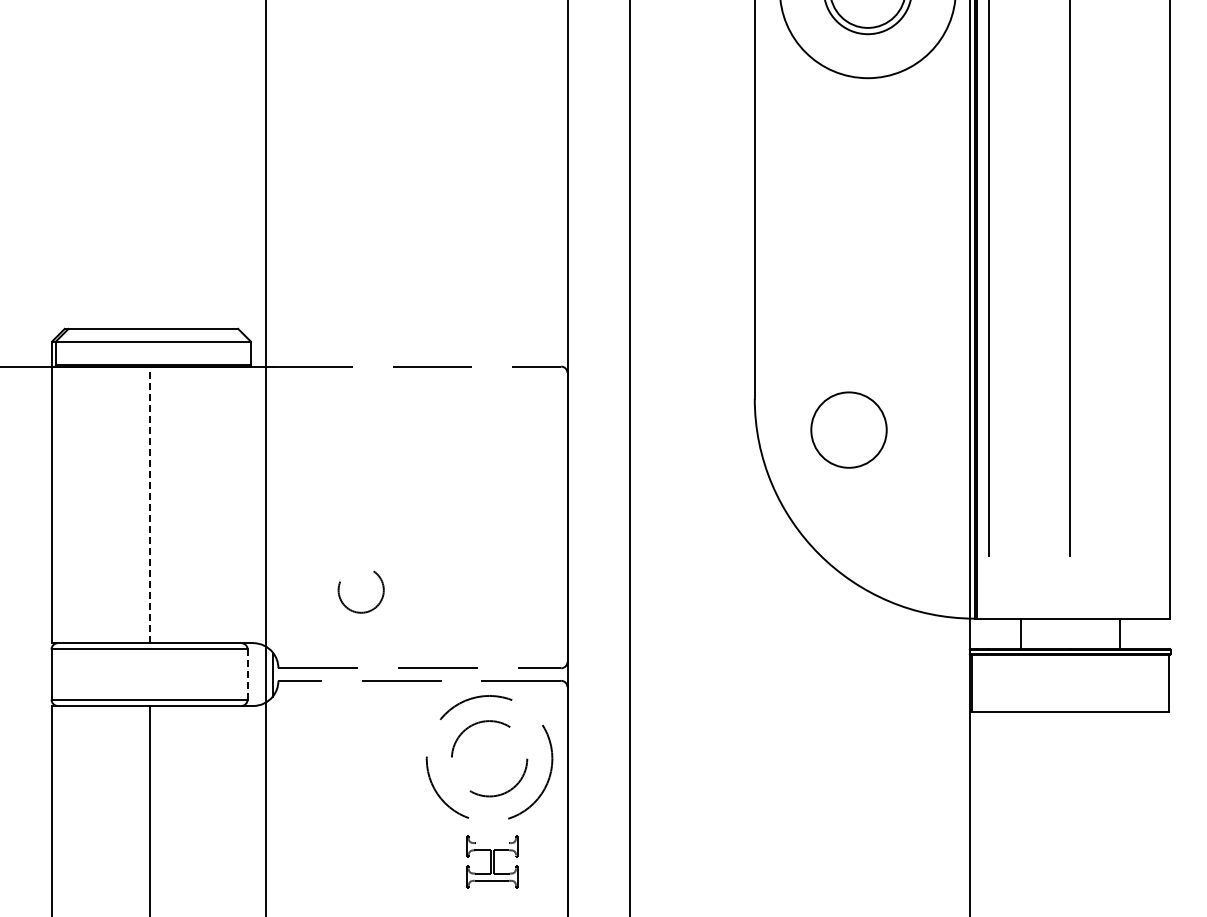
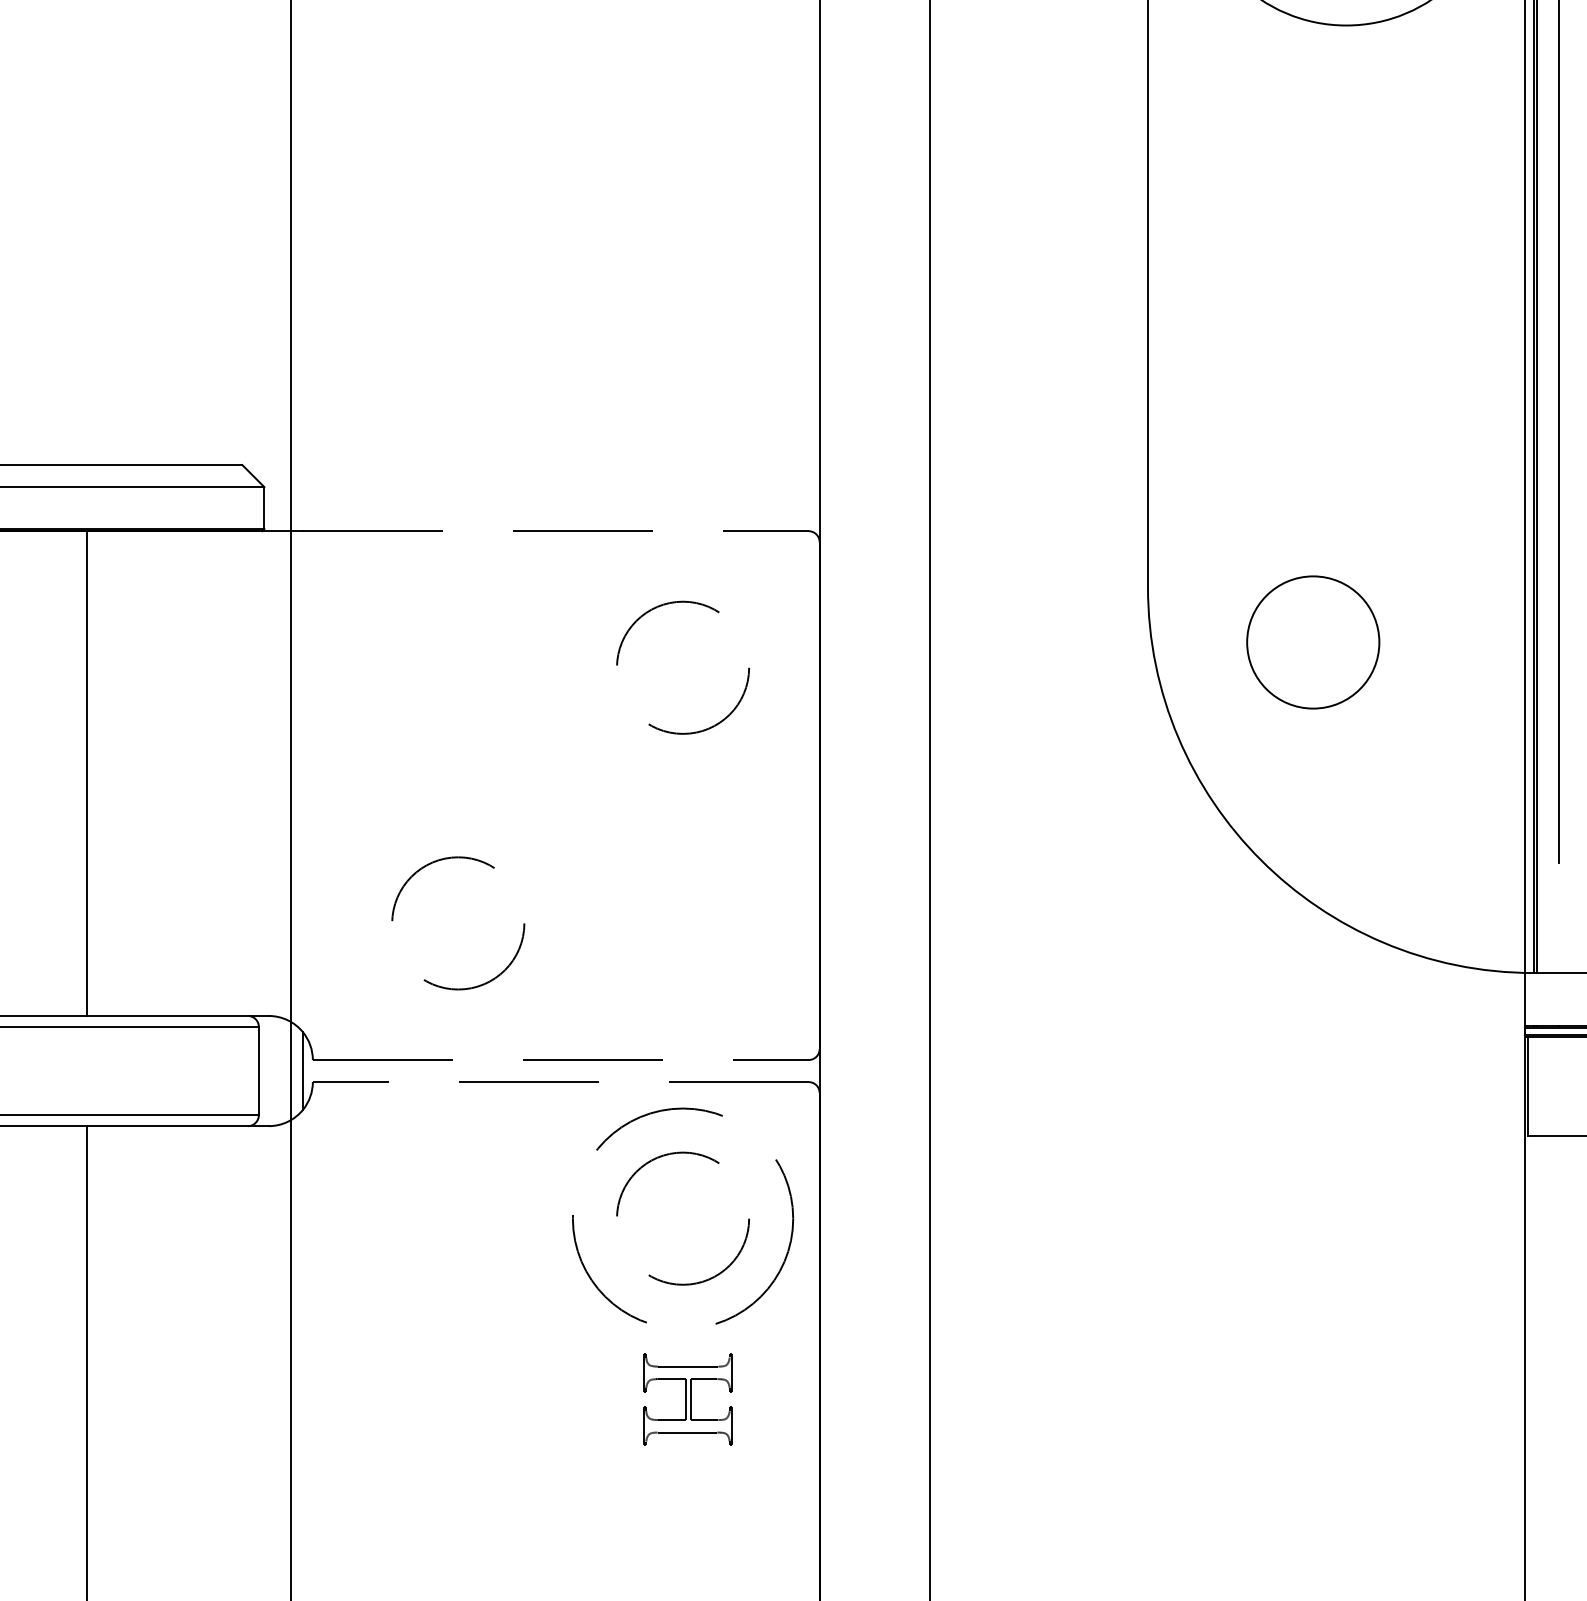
circle: (489, 444) -> (682, 667), added
line: (149, 504) -> (86, 772), dashed -> solid
circle: (360, 589) -> (456, 921), size x1.67
line: (247, 674) -> (258, 1070), dashed -> solid
line: (492, 843) -> (688, 1367), added

